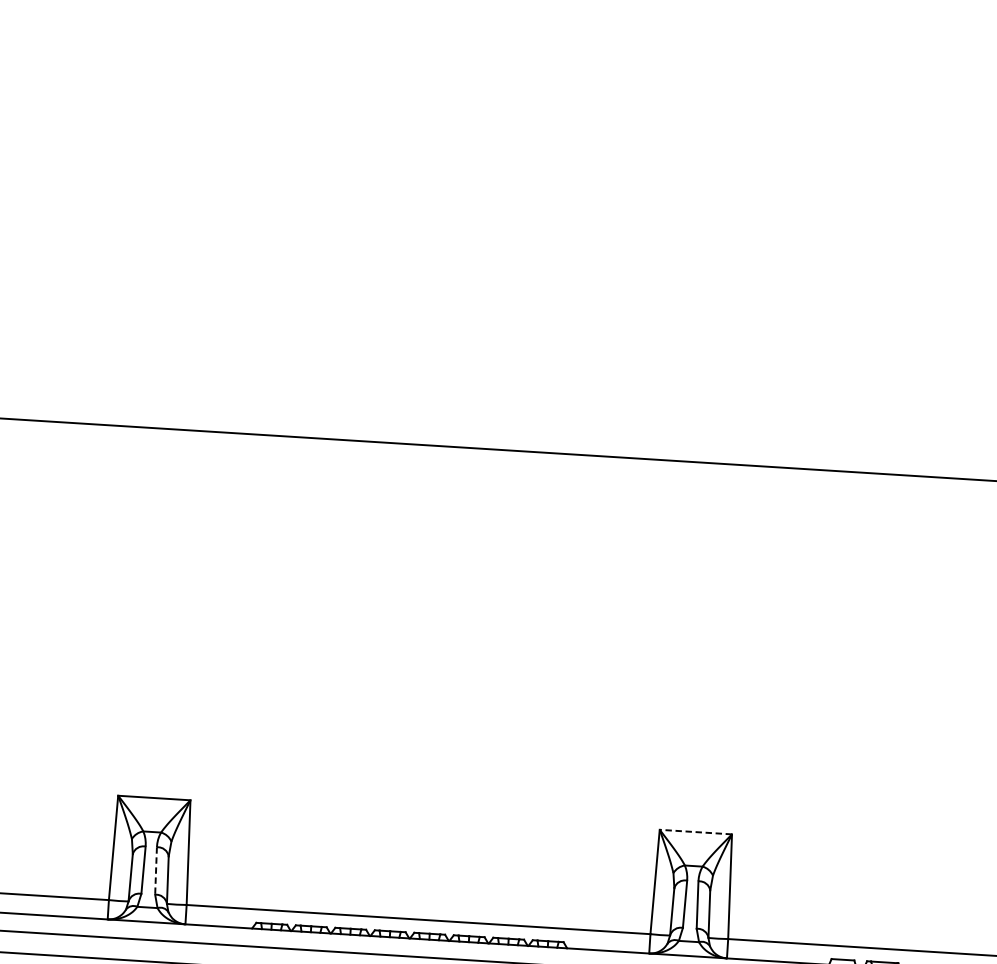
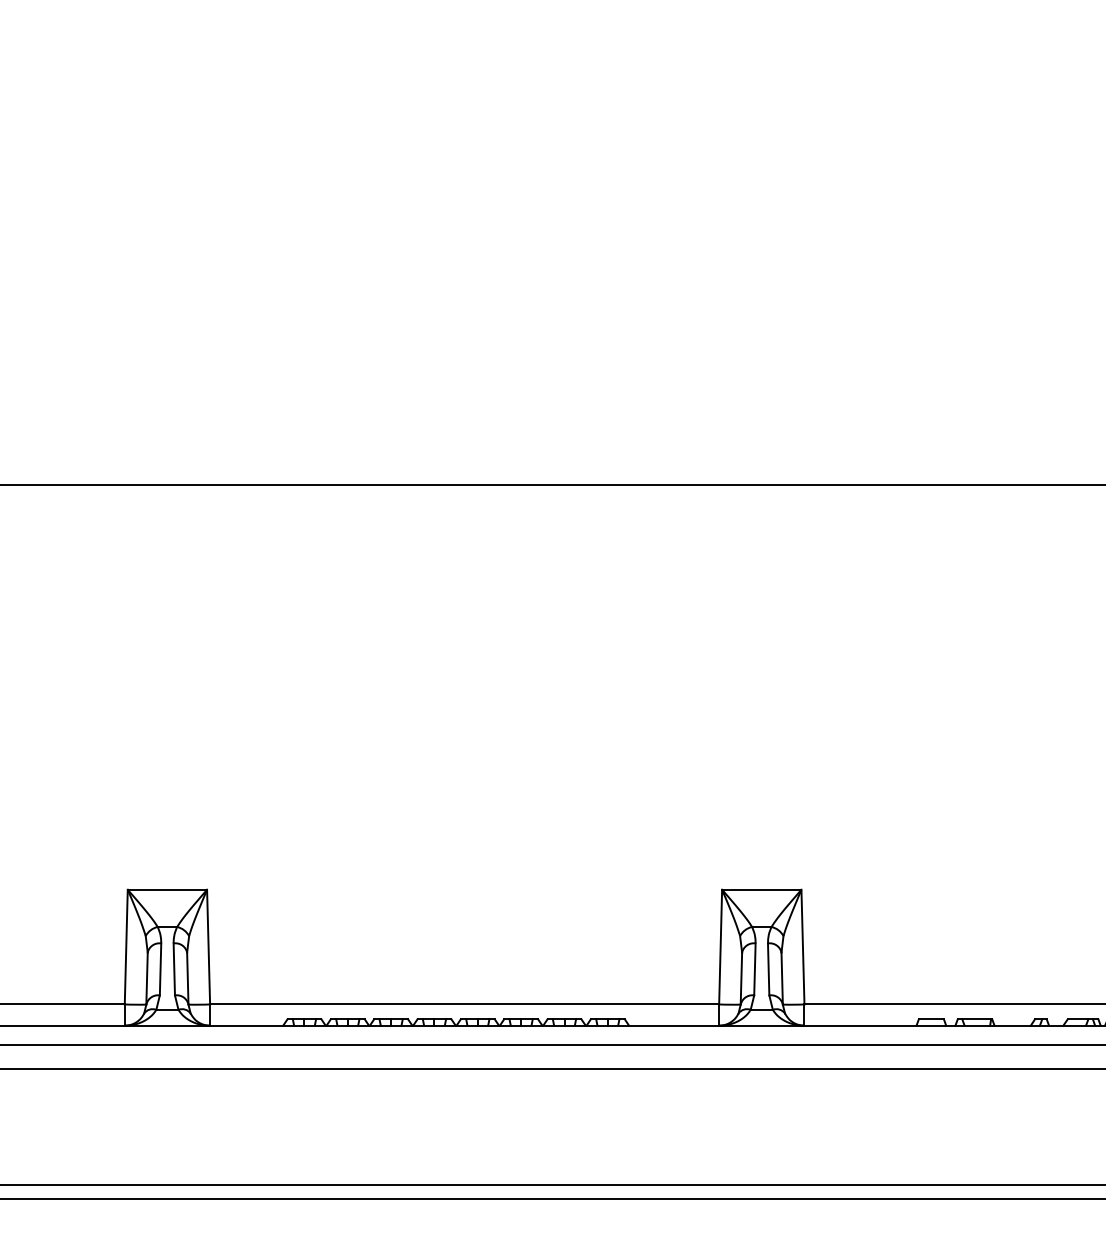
line: (695, 831) -> (761, 889), dashed -> solid
line: (156, 871) -> (174, 969), dashed -> solid

